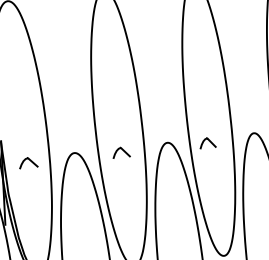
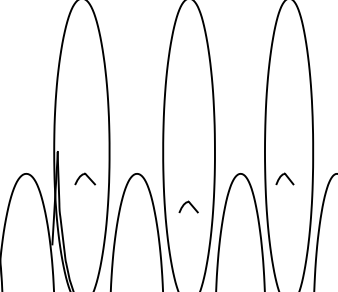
curve: (121, 150) -> (189, 204), moved

